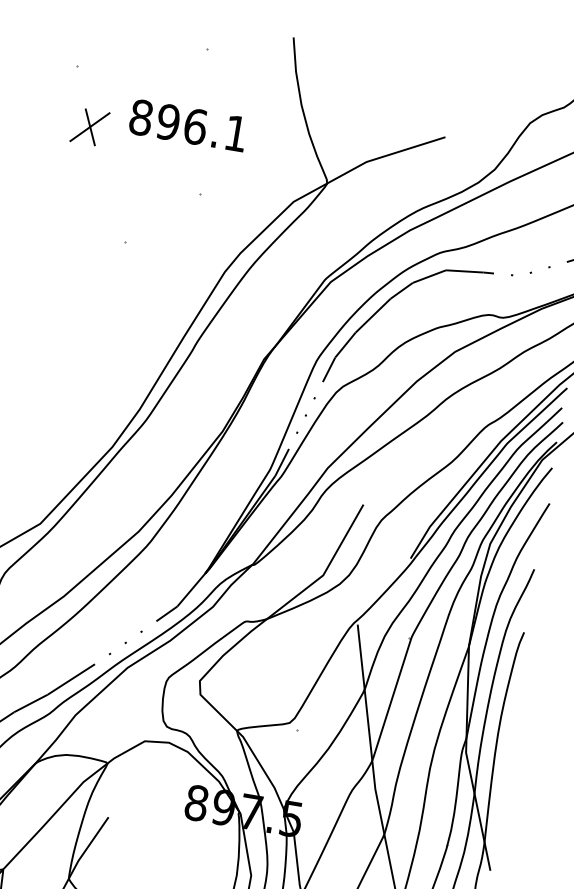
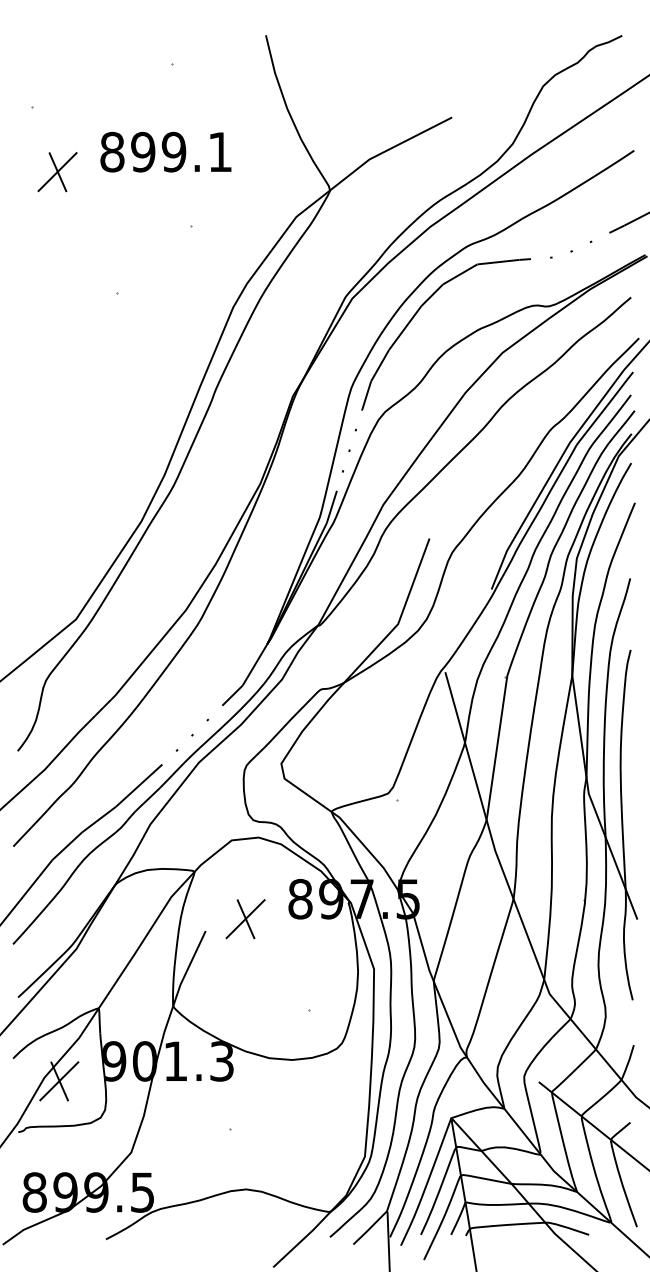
text: (195, 126) -> (173, 151), 896.1 -> 899.1
part: (145, 812) -> (245, 919), added

